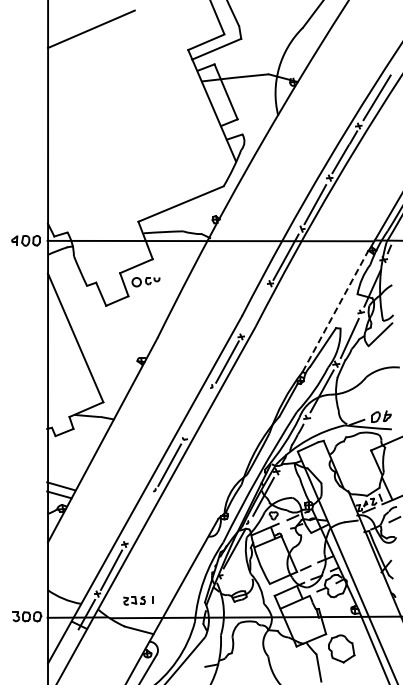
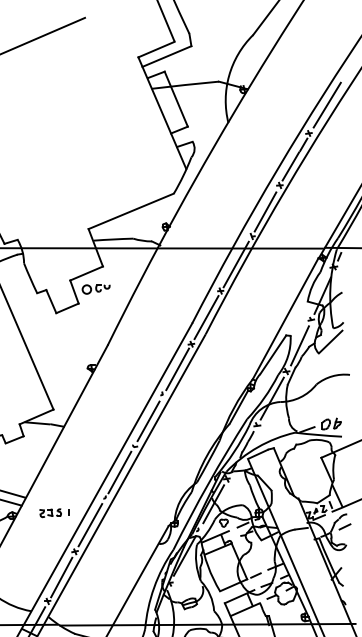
line: (256, 309) -> (206, 316), added
line: (335, 311) -> (285, 318), dashed -> solid
line: (198, 413) -> (148, 420), added
line: (139, 517) -> (89, 524), added
part: (138, 600) -> (54, 512), moved

